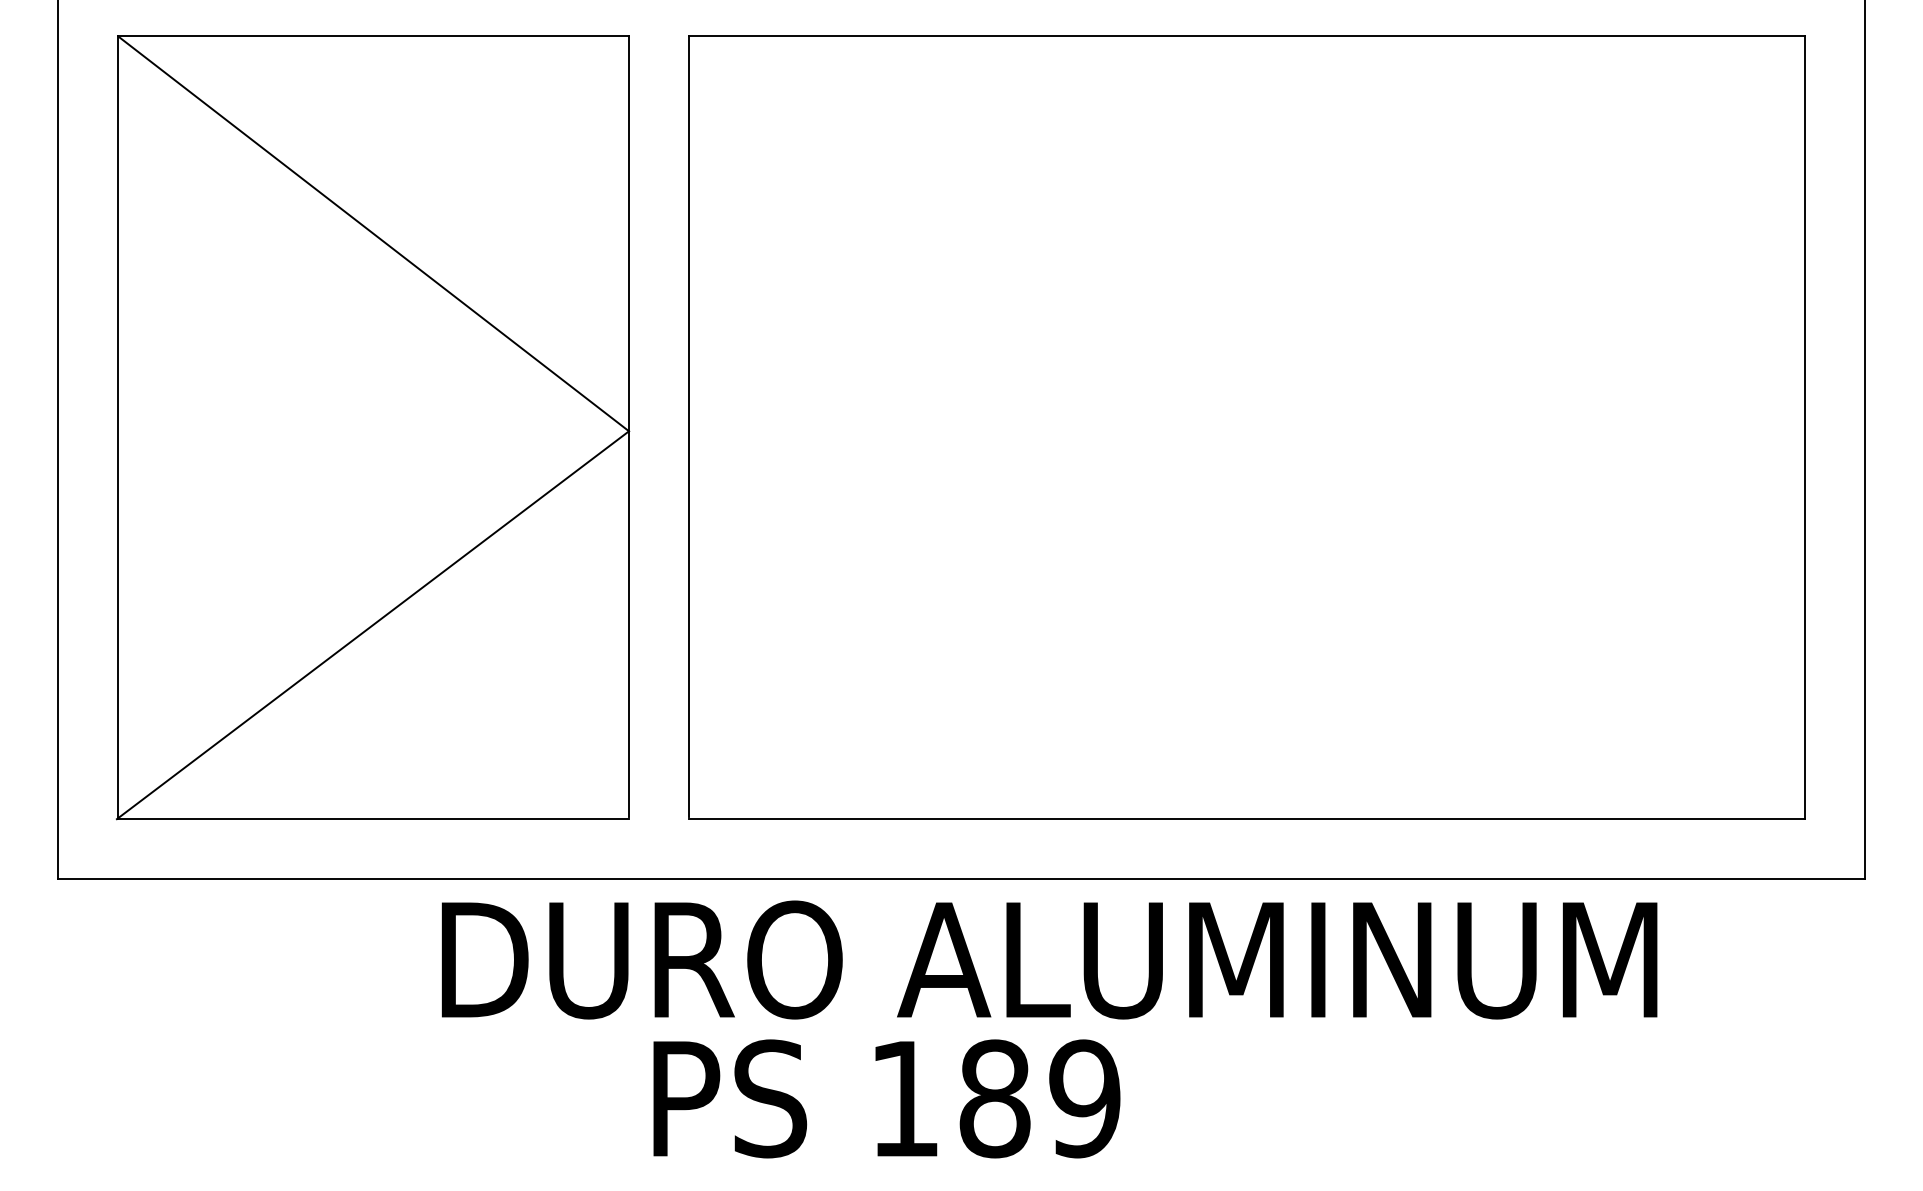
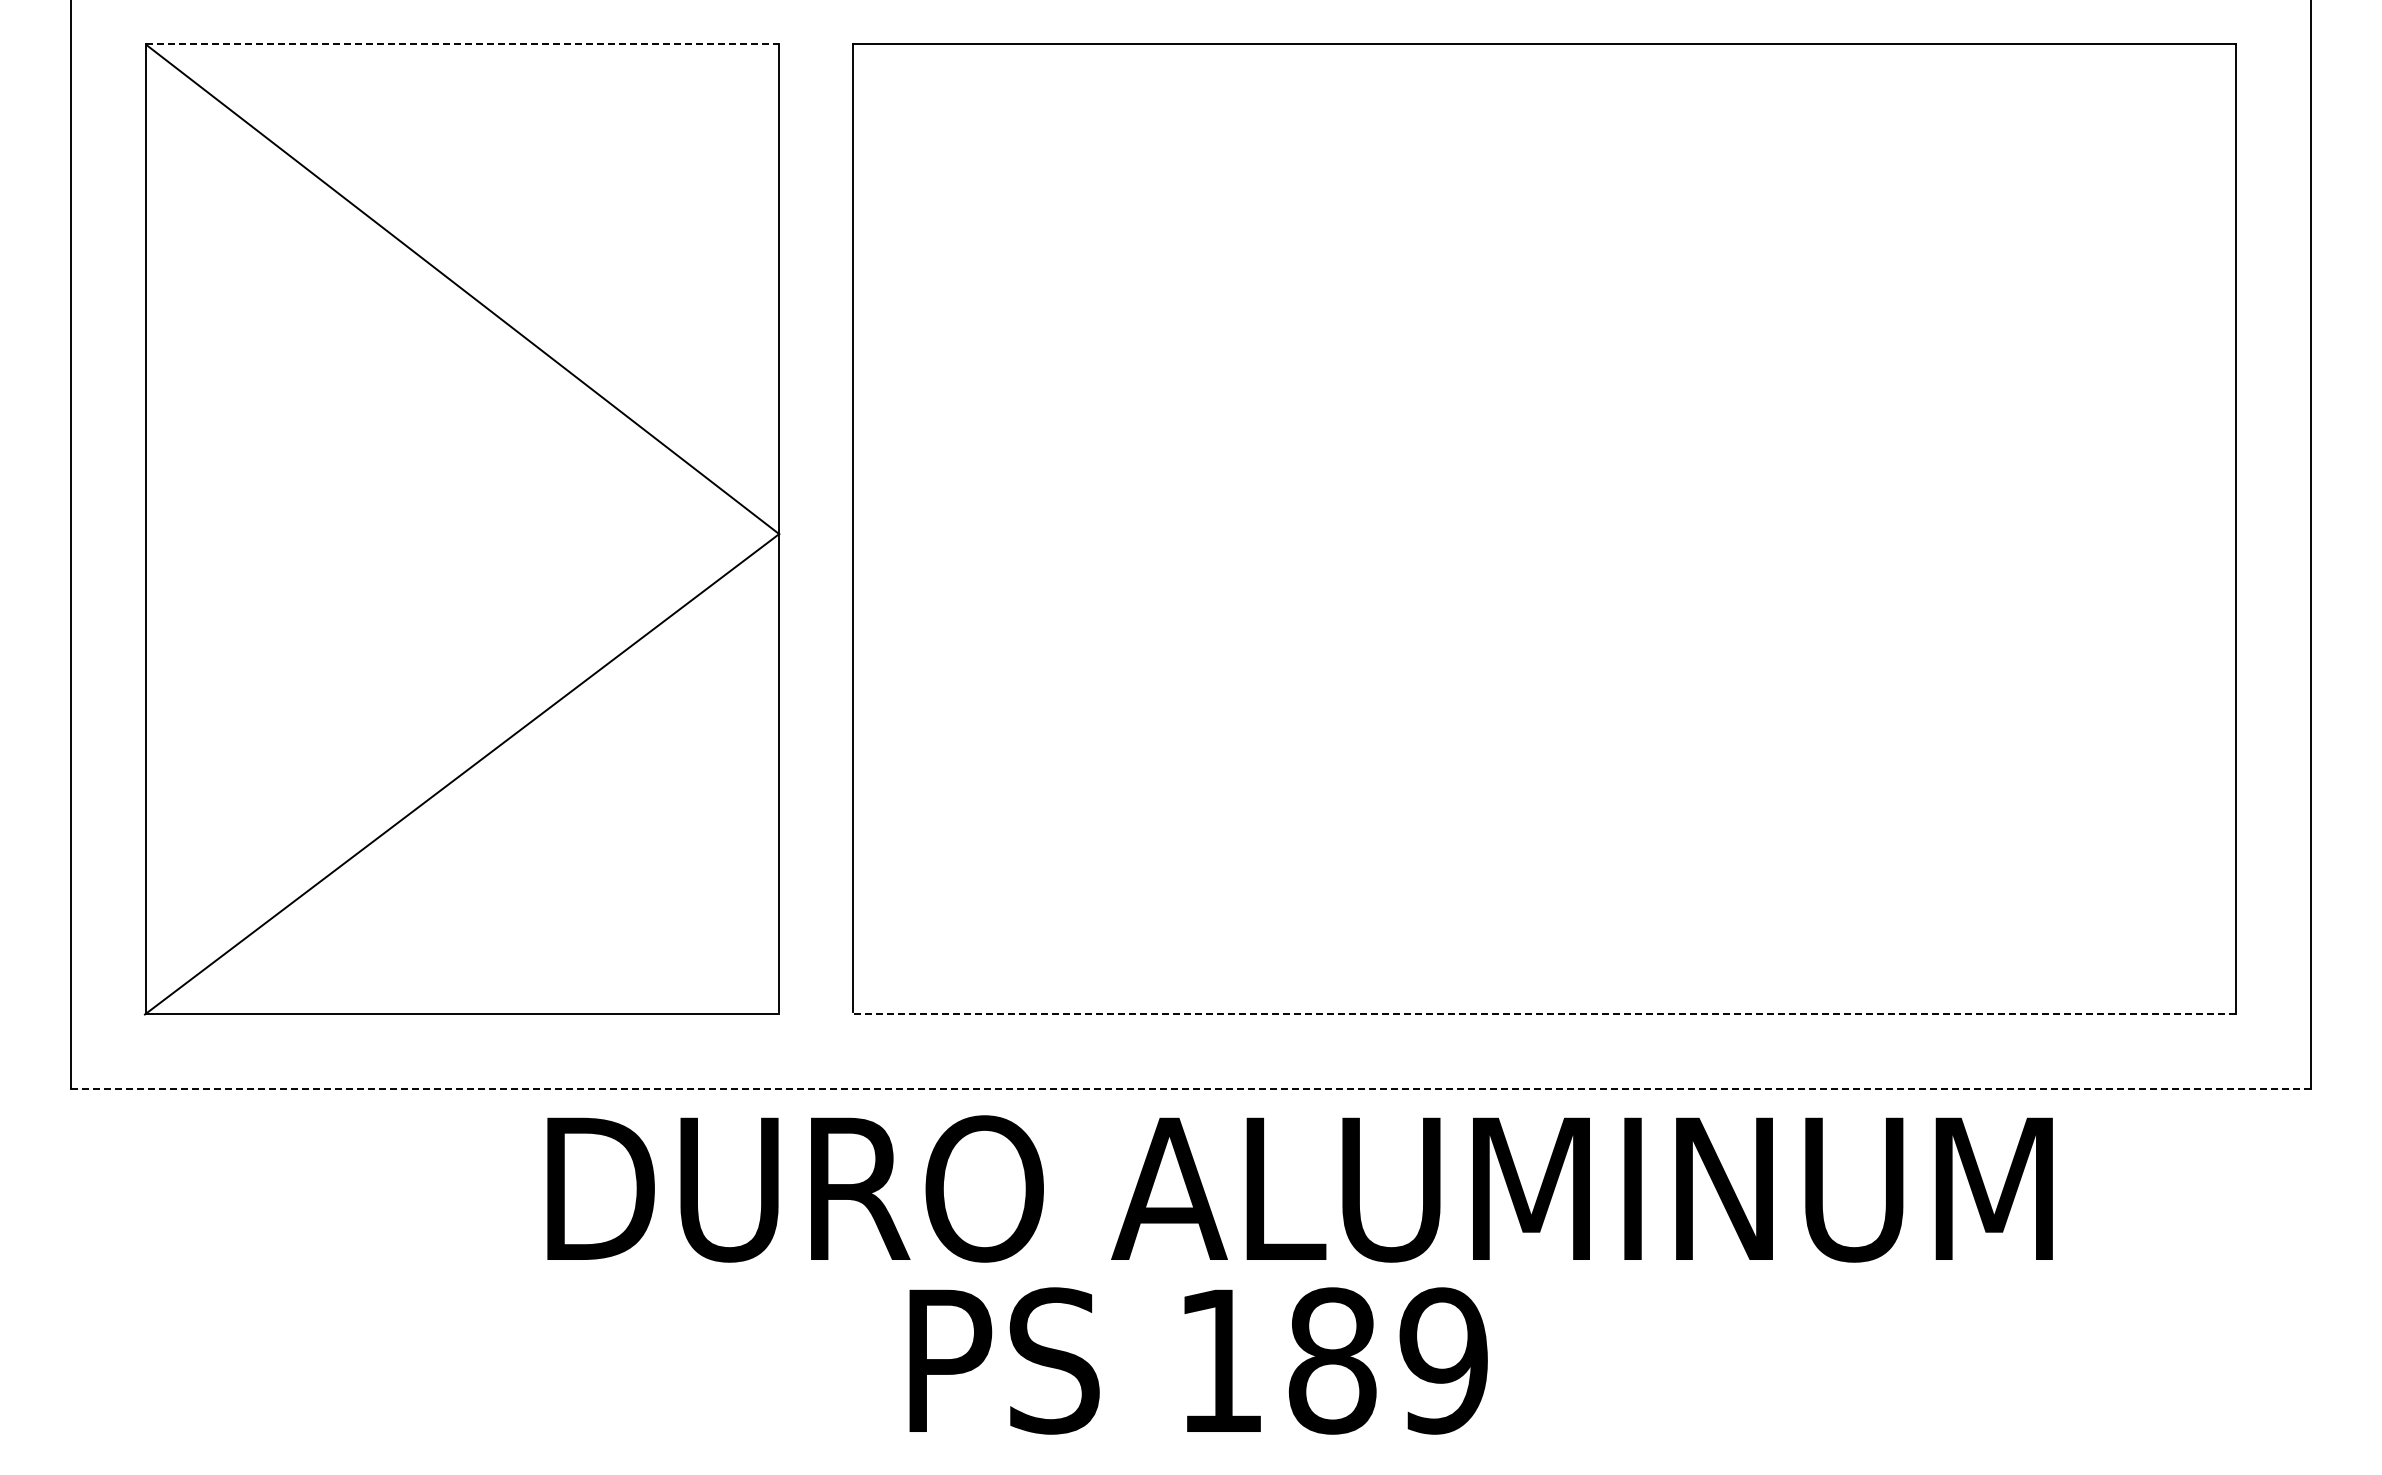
line: (373, 35) -> (462, 44), solid -> dashed
line: (1246, 819) -> (1544, 1014), solid -> dashed
line: (961, 879) -> (1190, 1089), solid -> dashed
text: (886, 1098) -> (1198, 1360), moved

